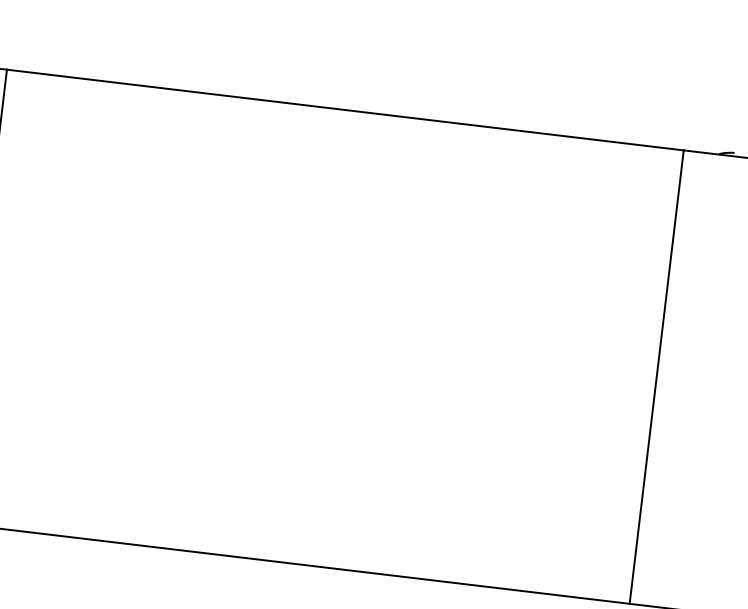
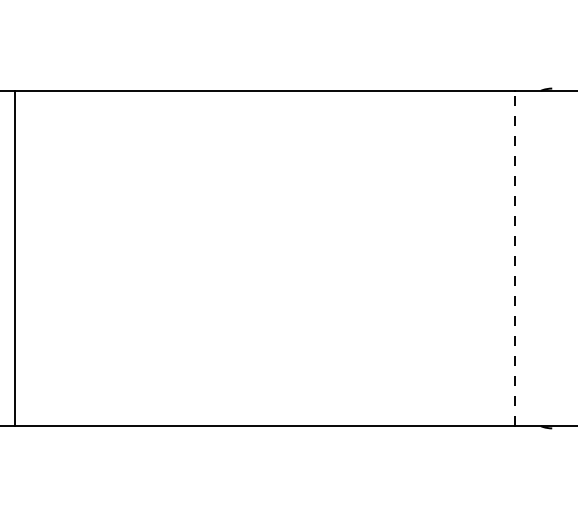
line: (656, 377) -> (514, 258), solid -> dashed

